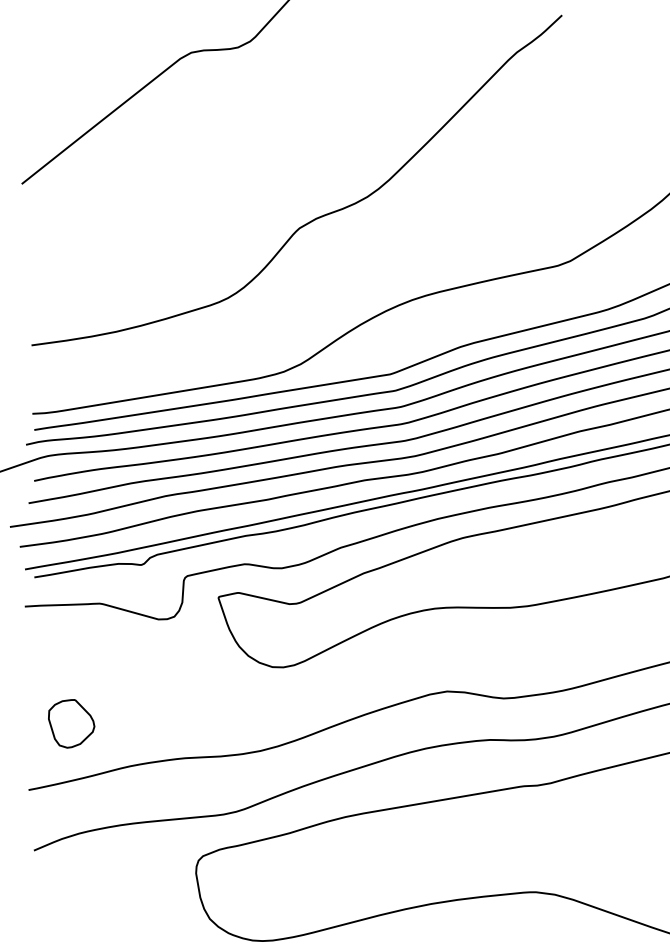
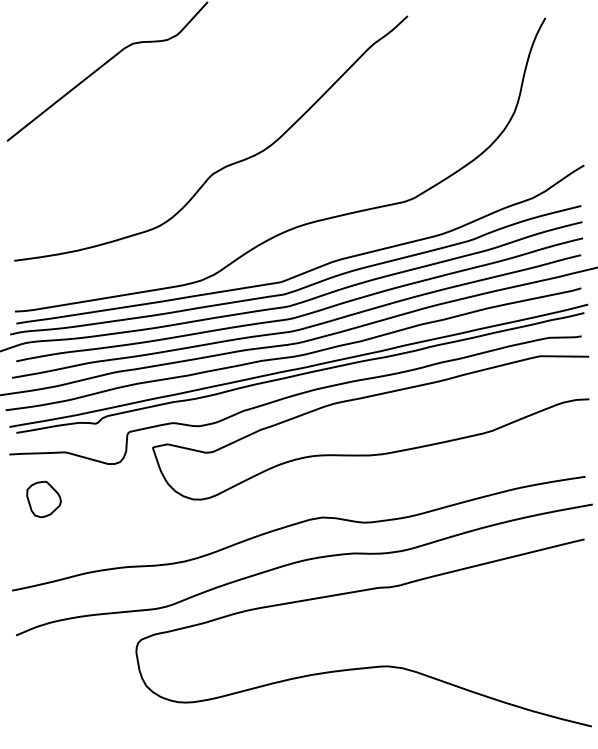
part: (70, 723) -> (43, 499), moved

